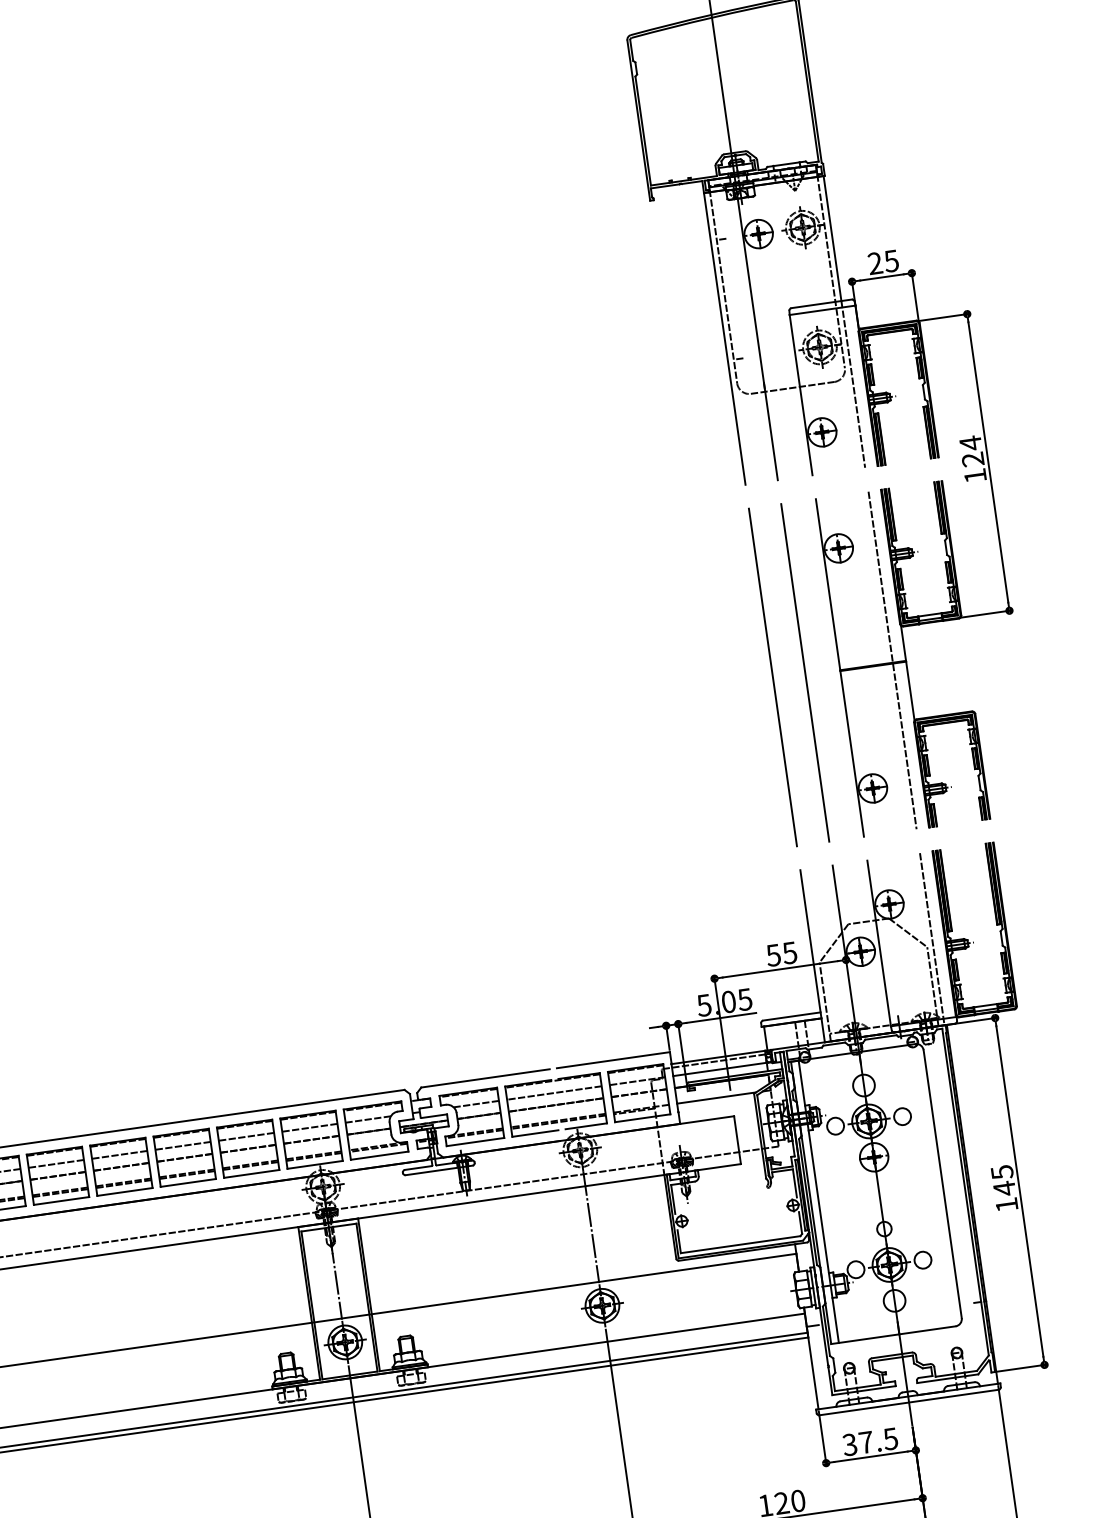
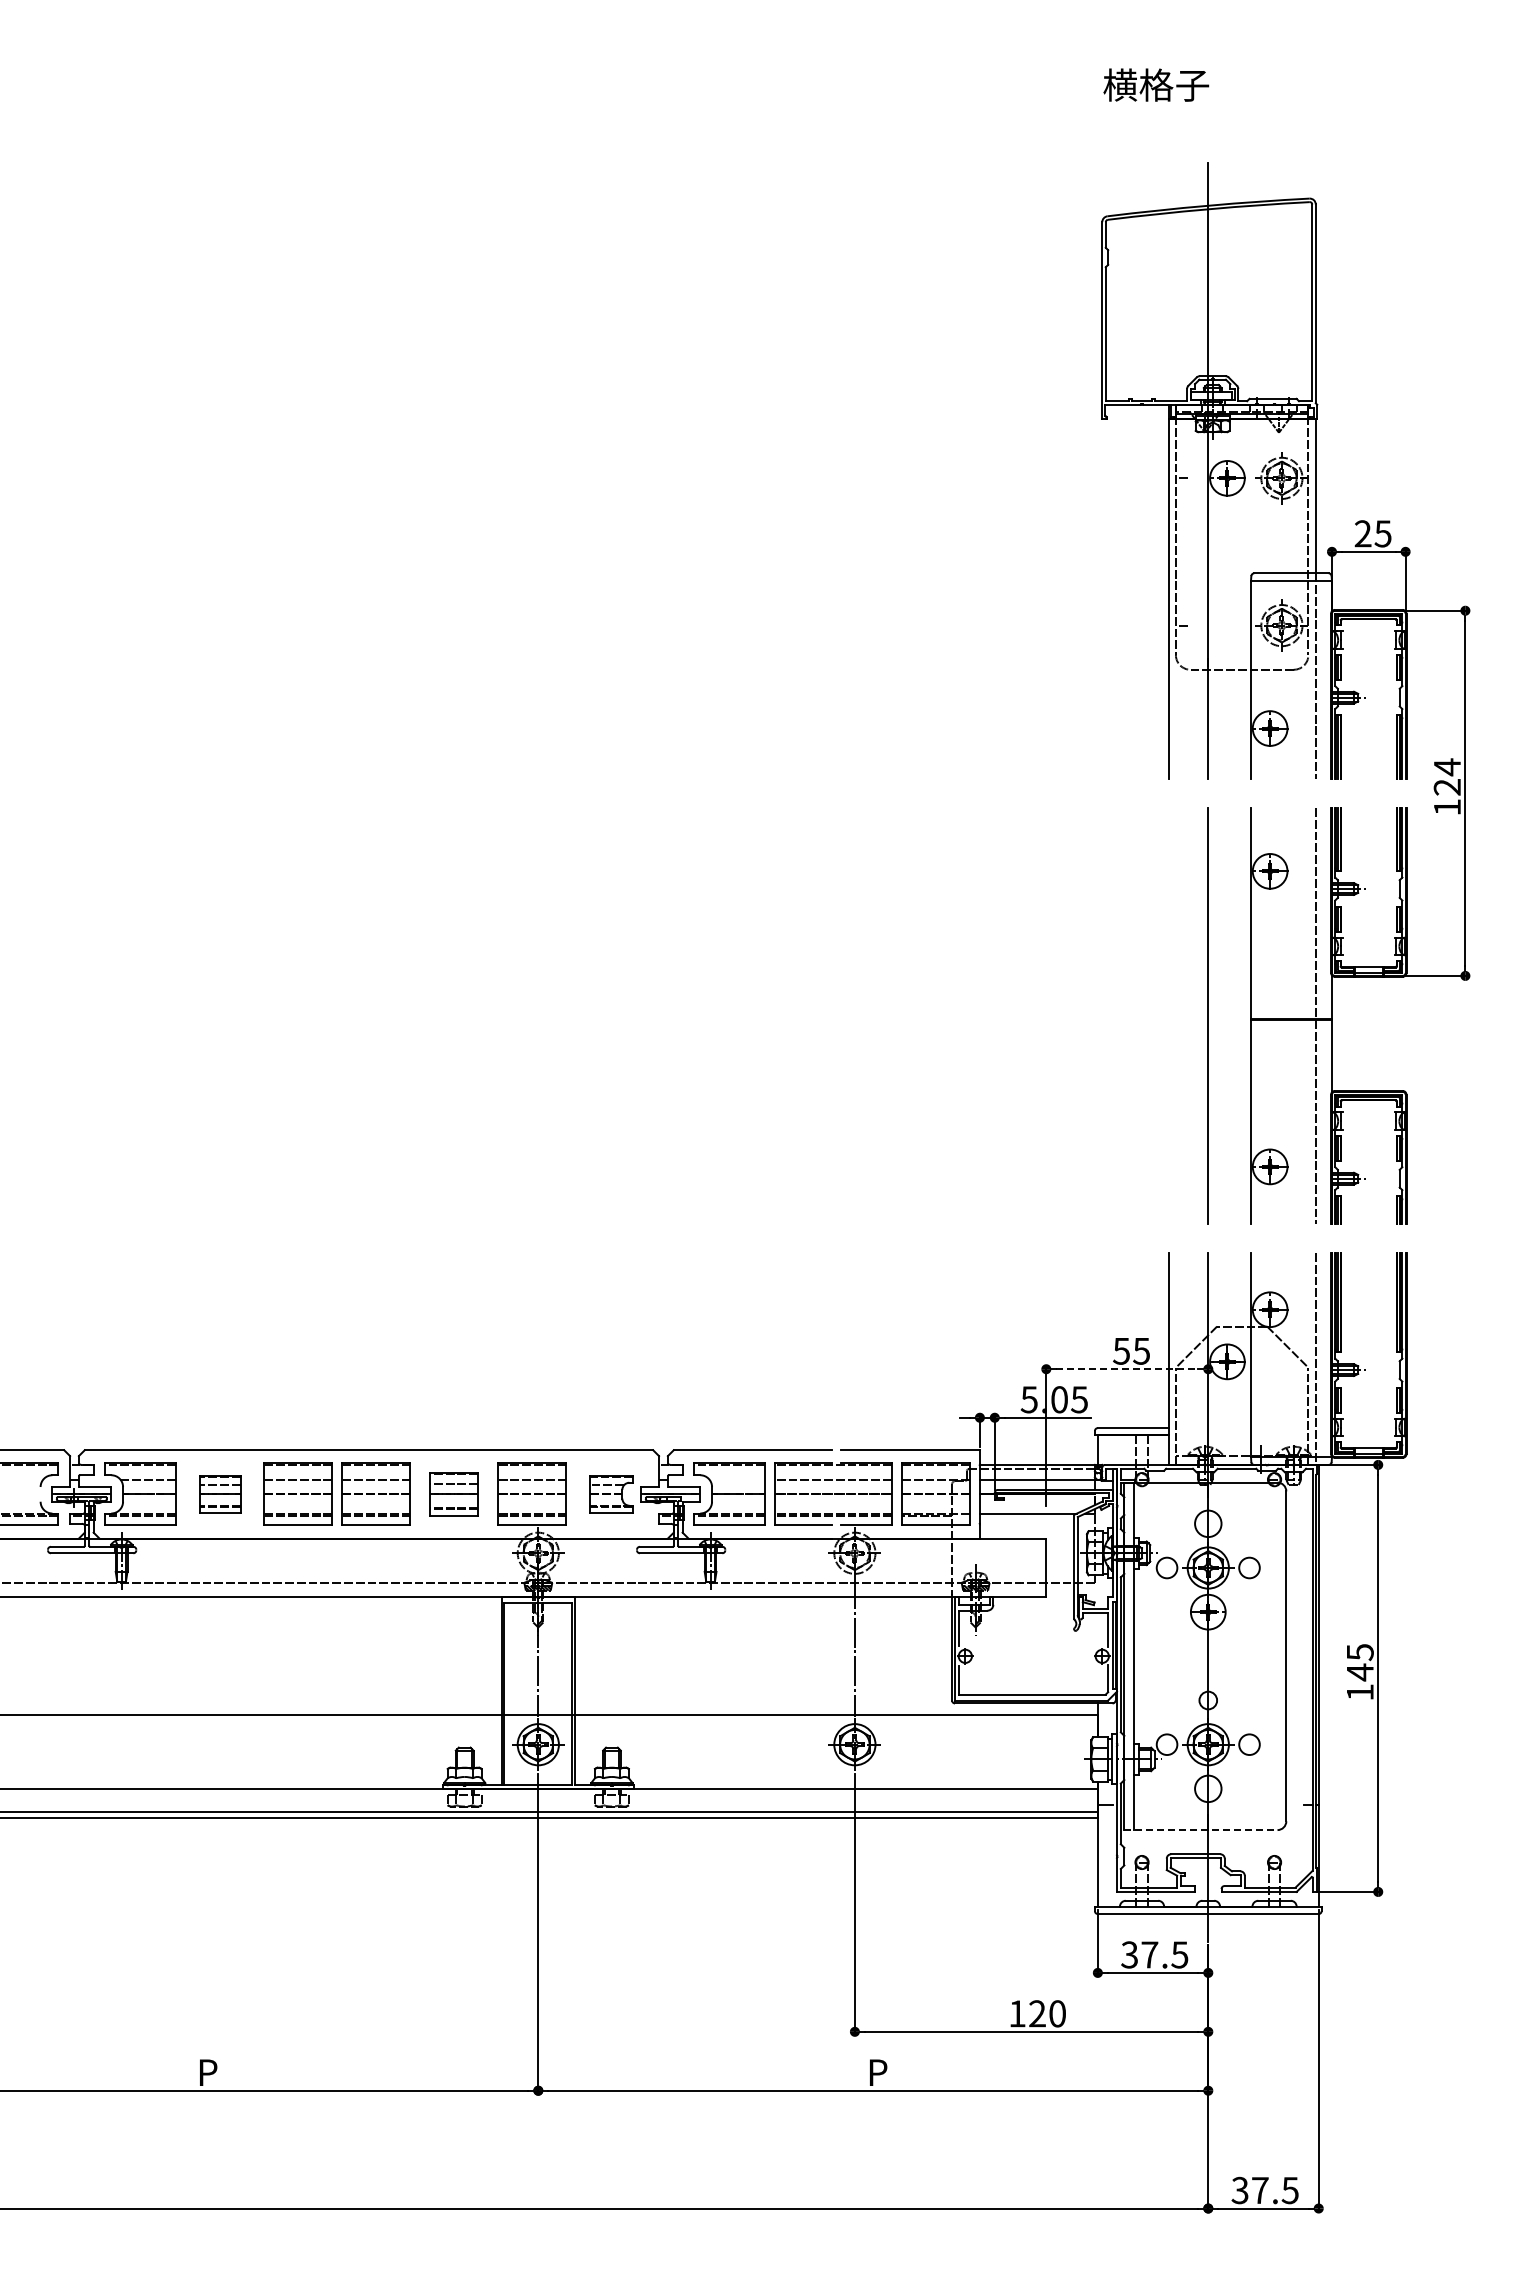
line: (772, 677) -> (1168, 1015), removed
line: (780, 969) -> (1127, 1369), solid -> dashed
line: (476, 1103) -> (737, 1479), removed
part: (375, 1129) -> (611, 1493), size x0.6
part: (247, 1148) -> (453, 1493), size x0.7
part: (57, 1175) -> (219, 1493), size x0.6
line: (893, 1335) -> (1200, 1830), solid -> dashed

